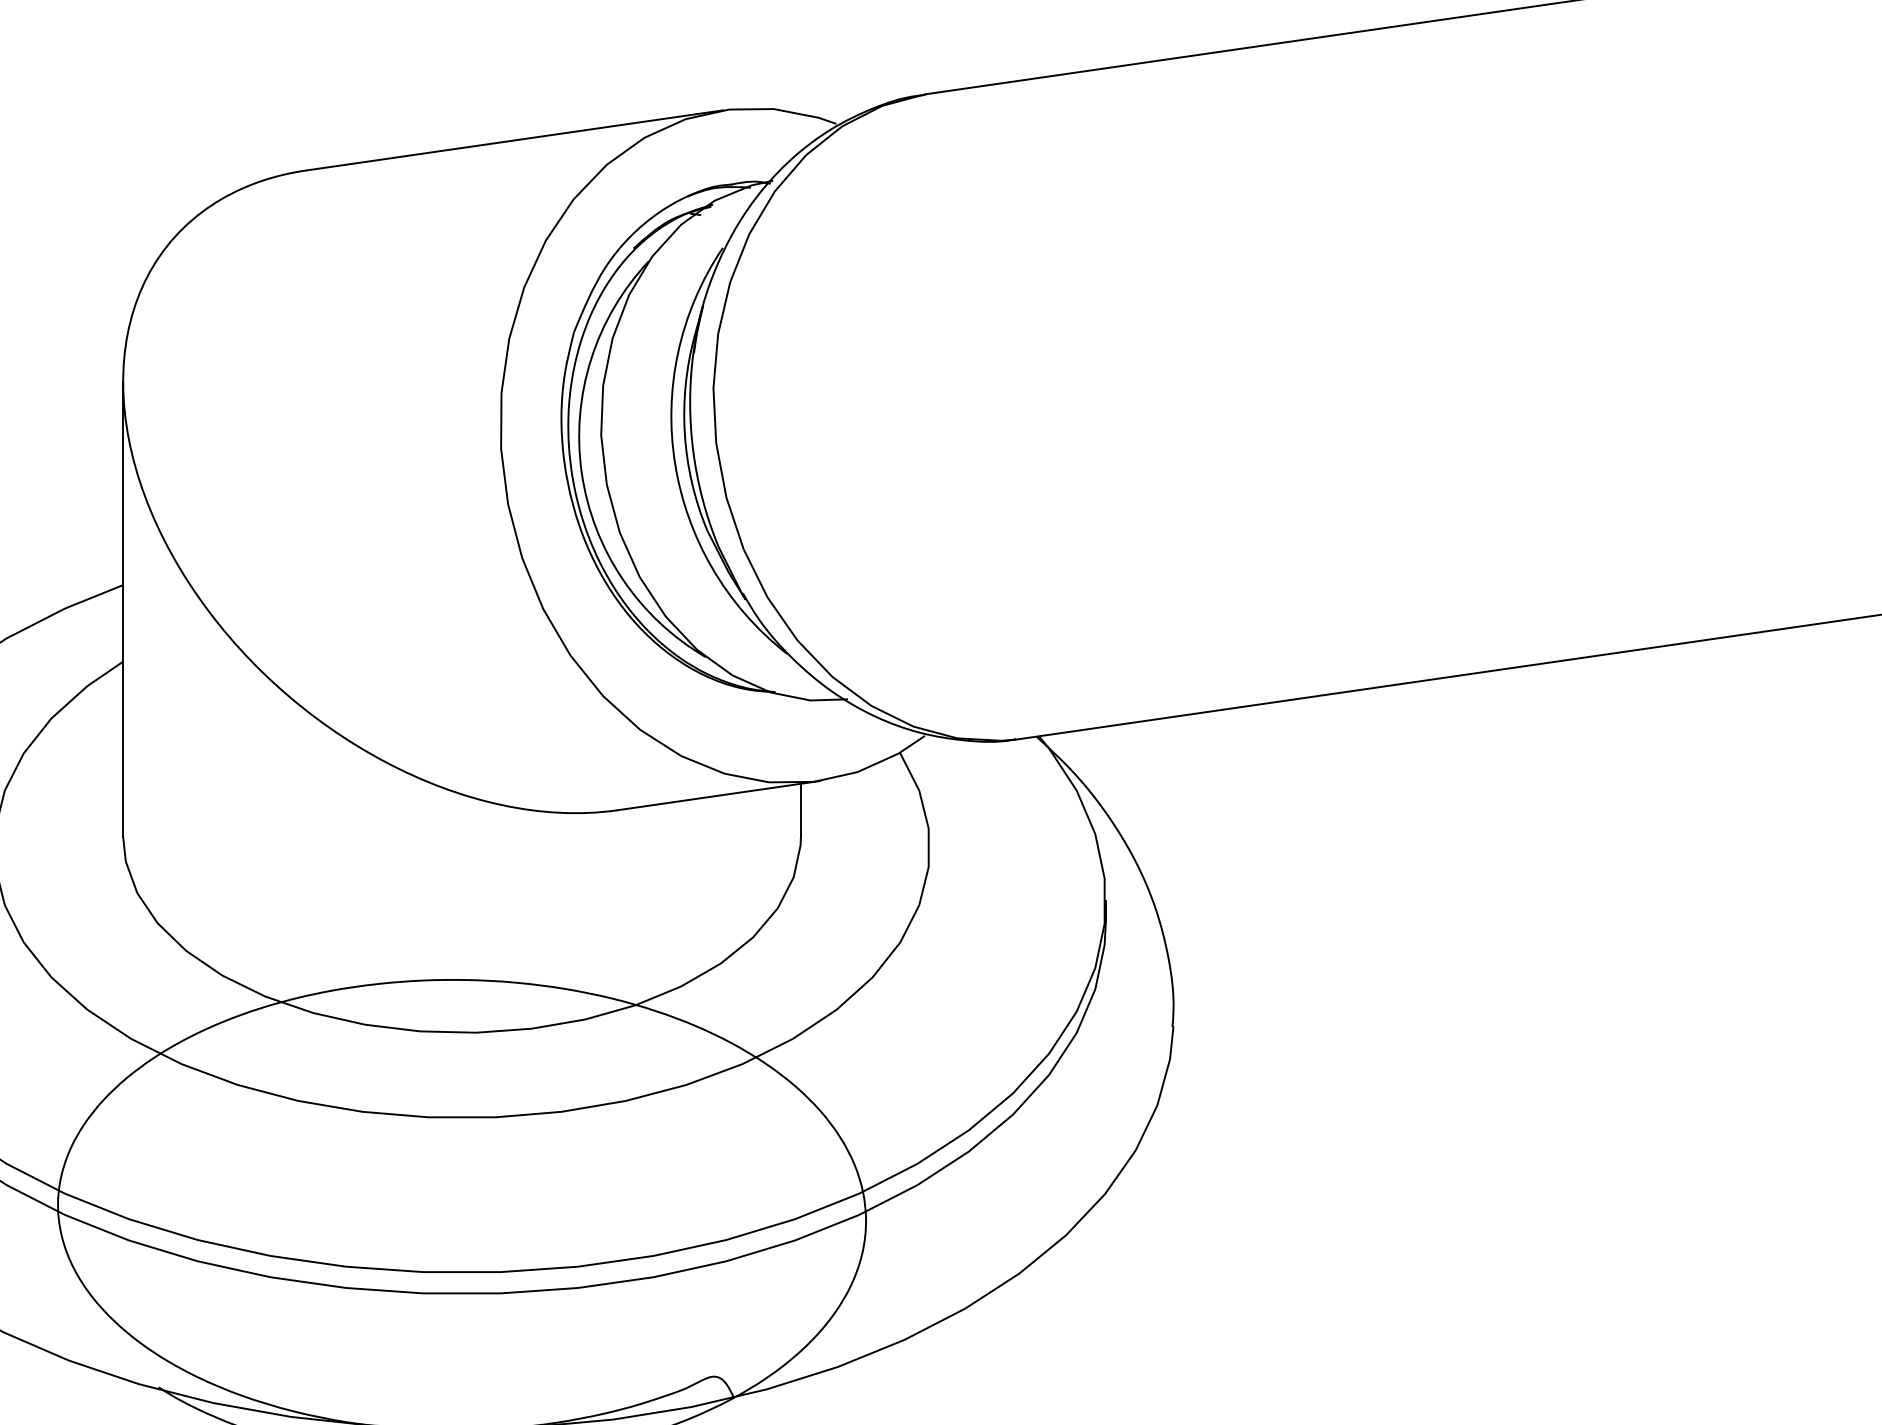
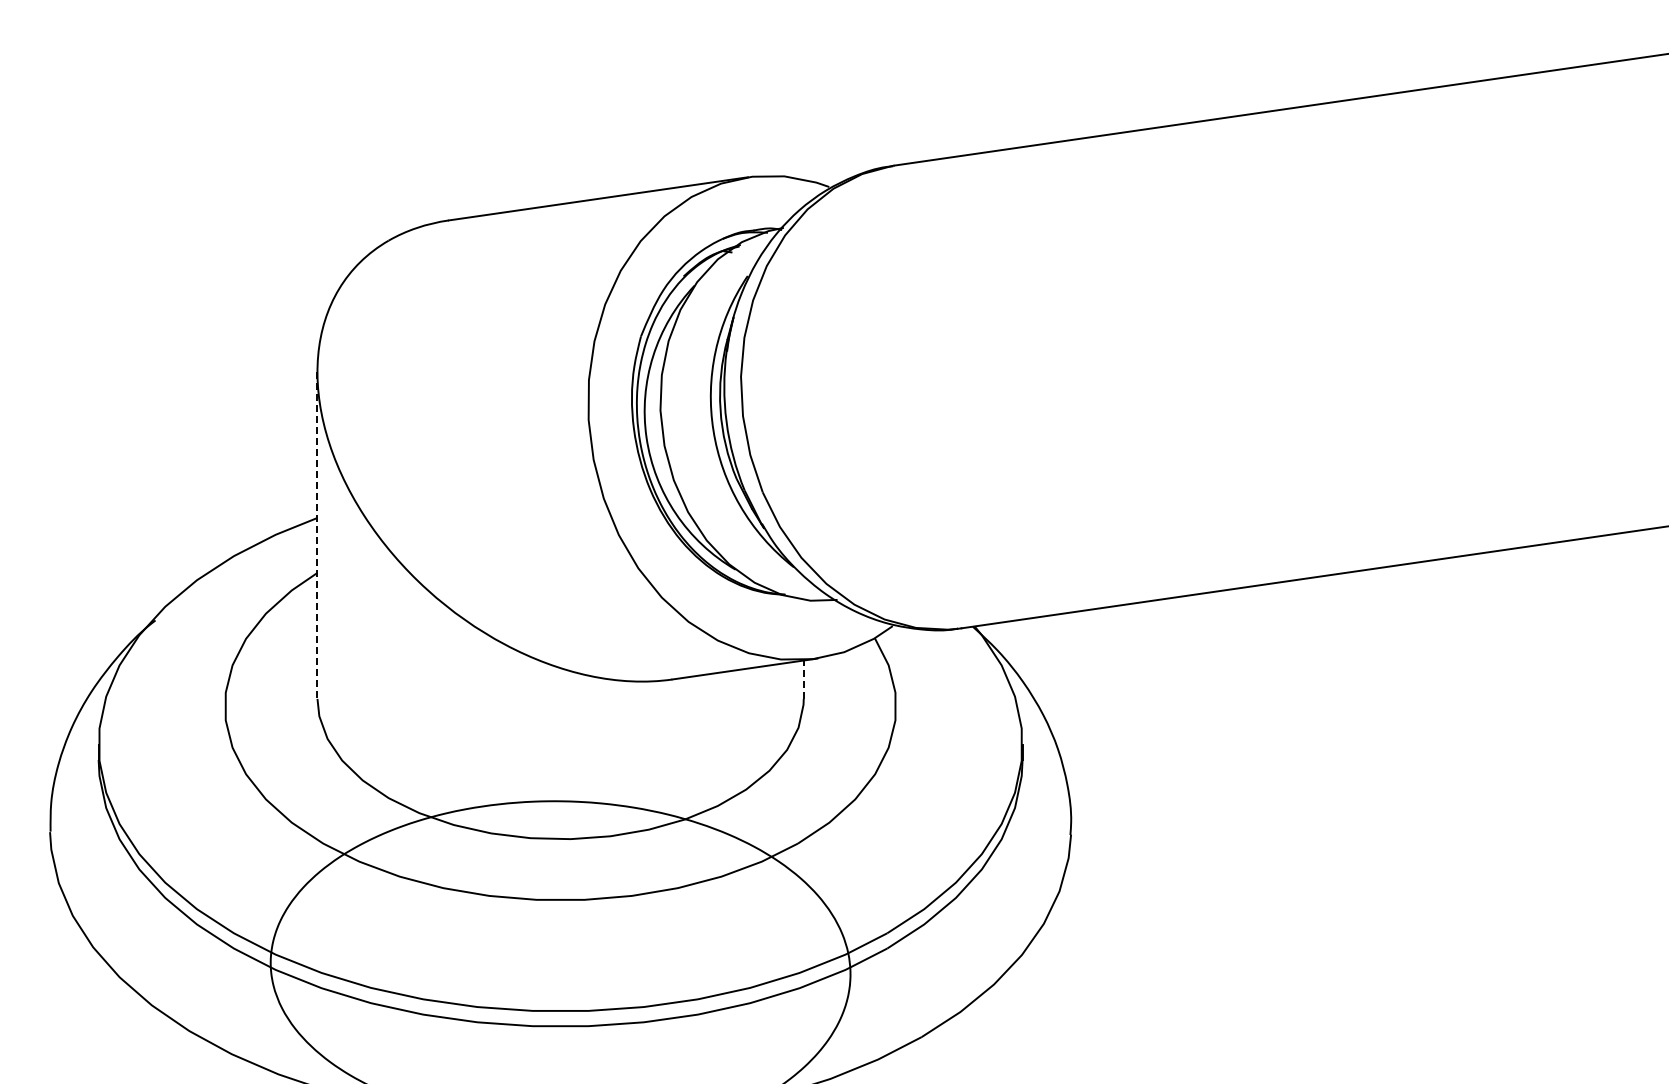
line: (123, 610) -> (317, 536), solid -> dashed
line: (800, 810) -> (803, 679), solid -> dashed

